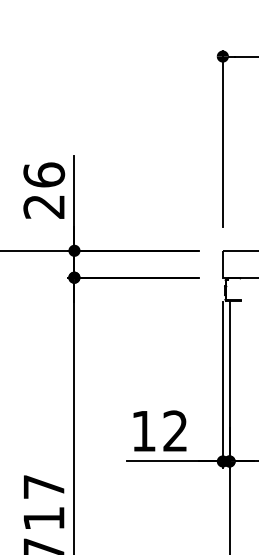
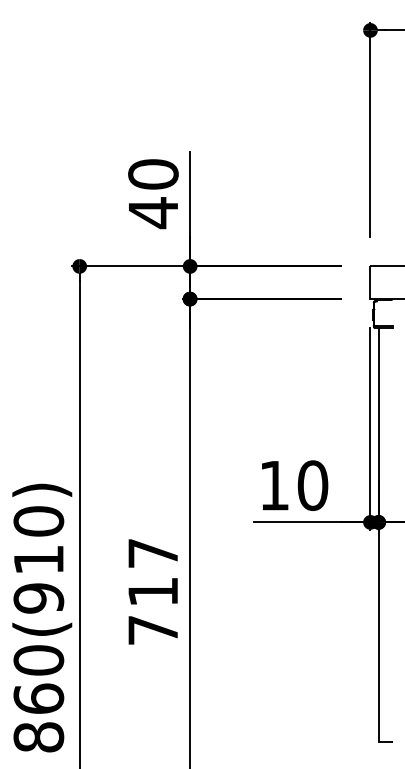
text: (44, 191) -> (153, 194), 26 -> 40
text: (175, 431) -> (312, 485), 12 -> 10

